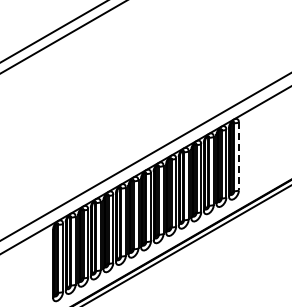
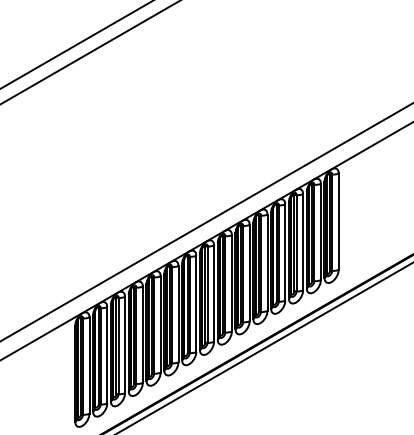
line: (238, 156) -> (338, 221), dashed -> solid

